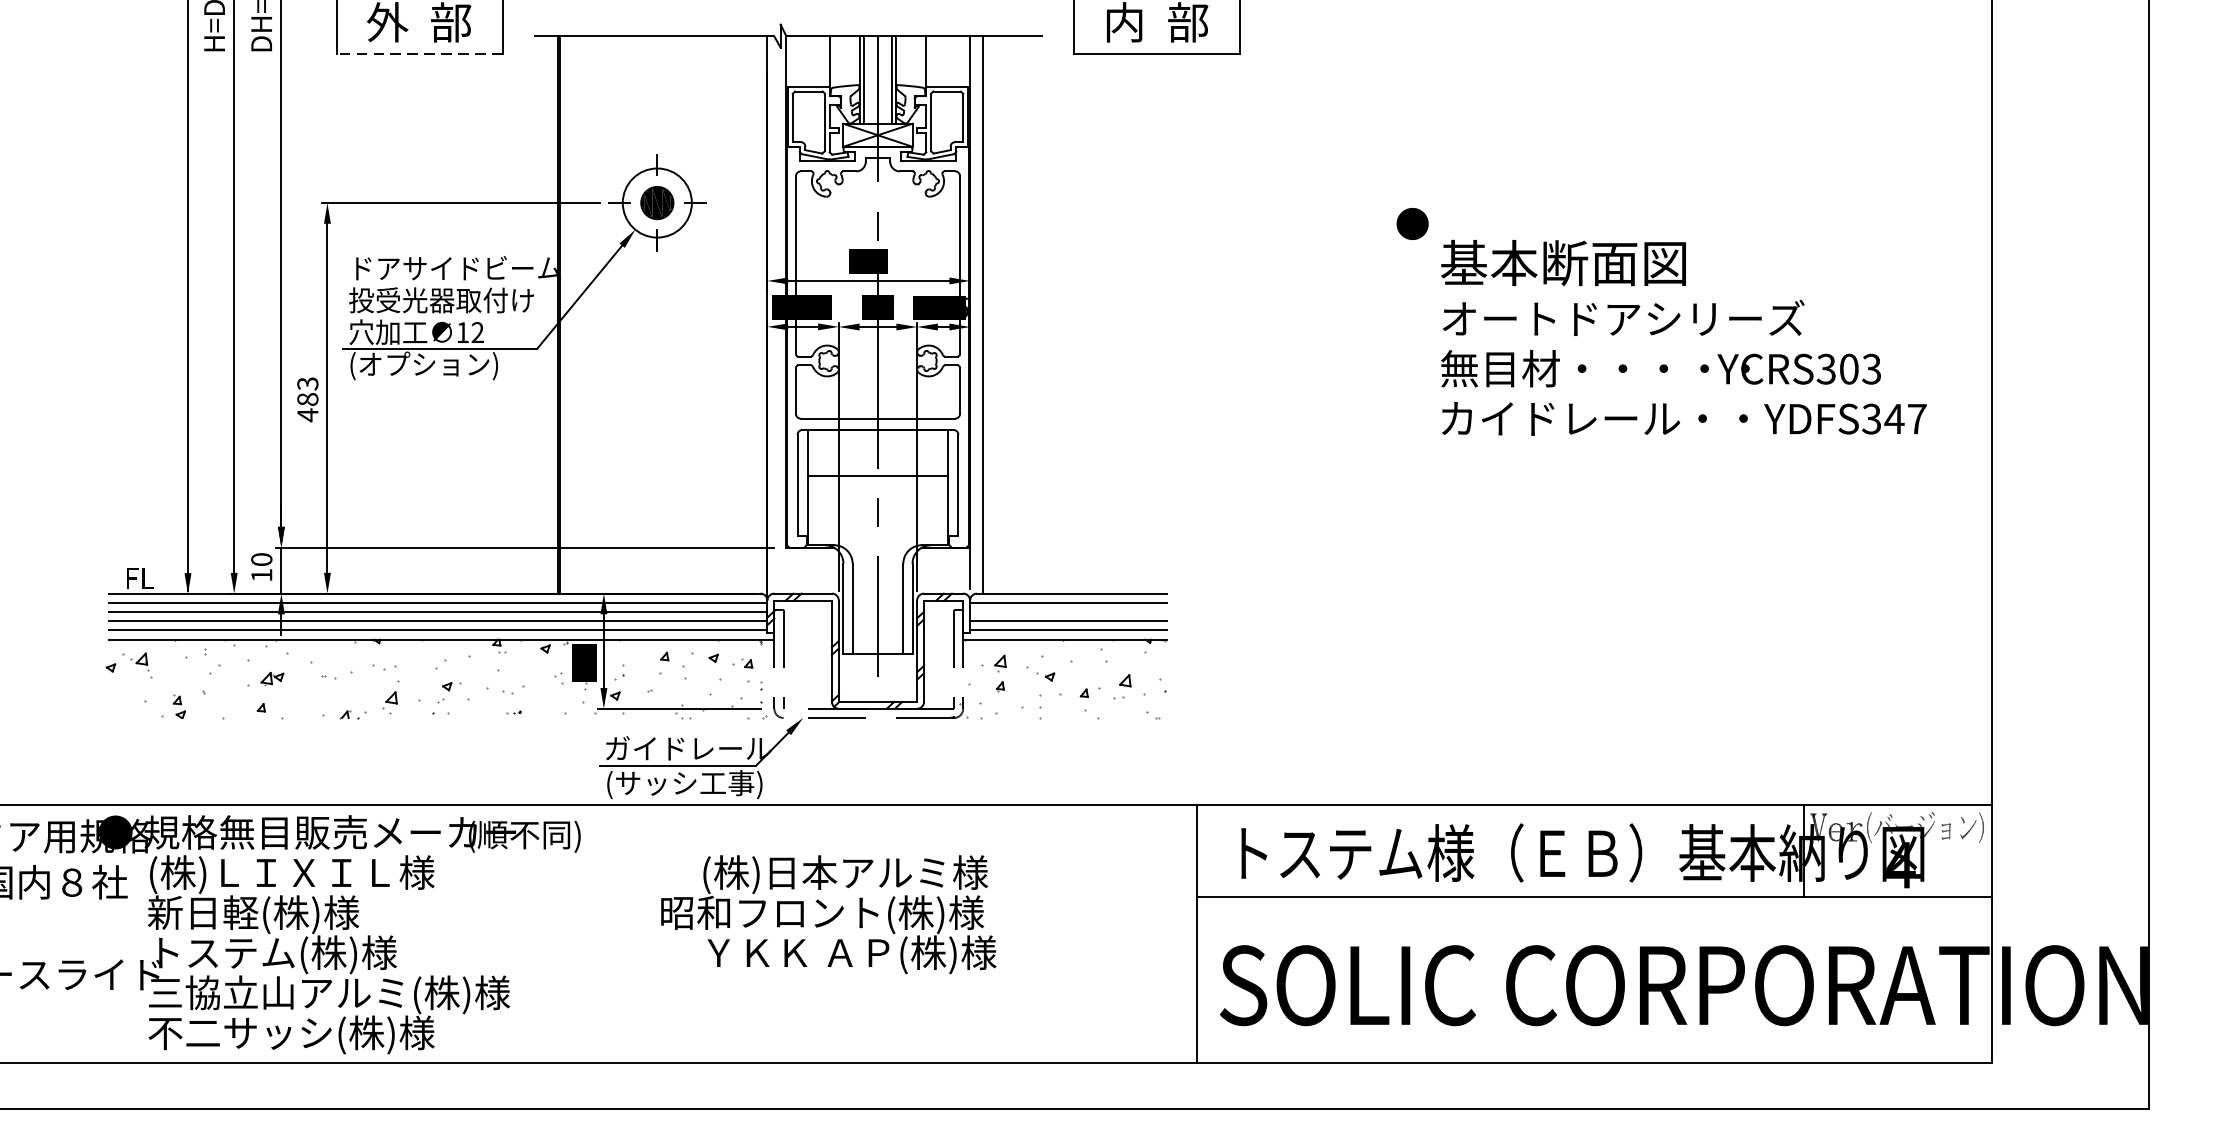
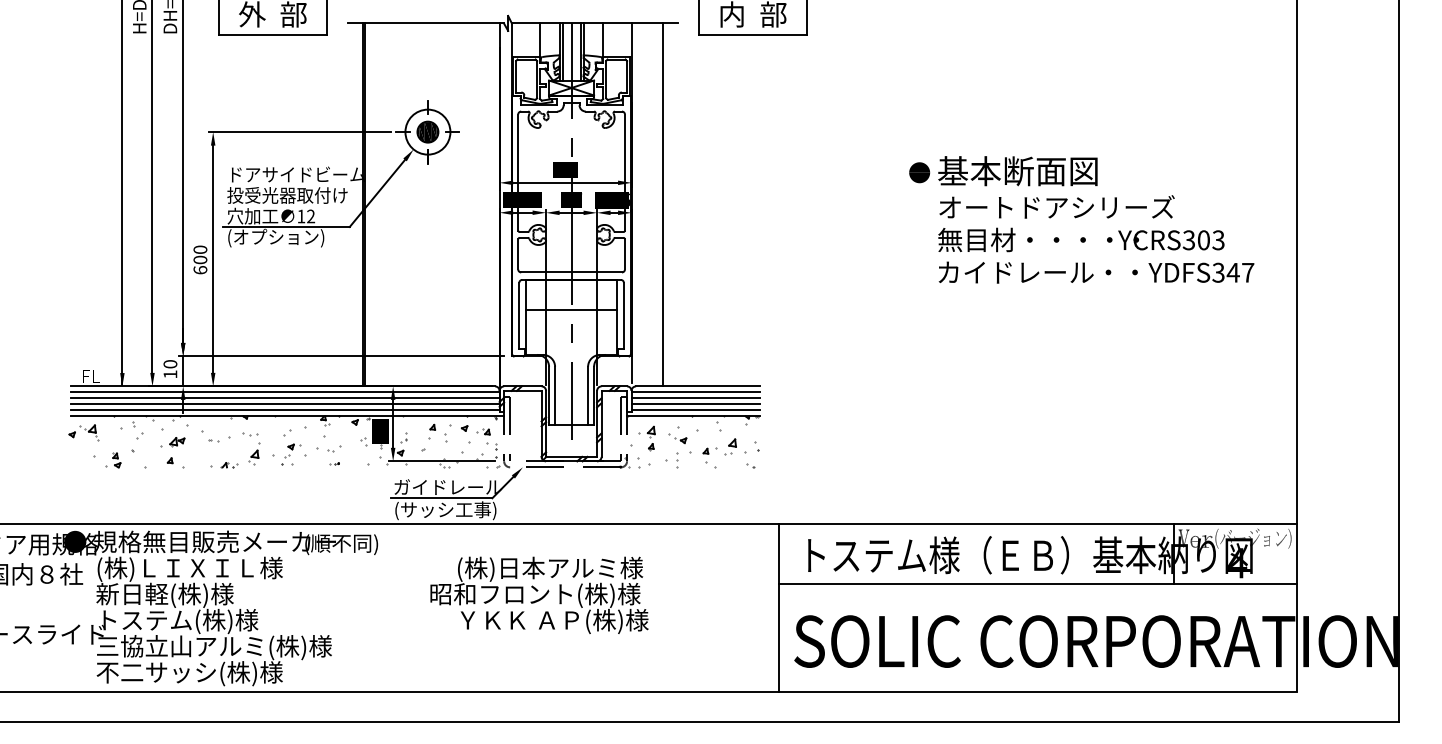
line: (420, 54) -> (273, 35), dashed -> solid
part: (1412, 223) -> (919, 172), moved
line: (983, 314) -> (663, 204), moved
text: (307, 398) -> (200, 259), 483 -> 600
line: (1068, 612) -> (695, 398), added

